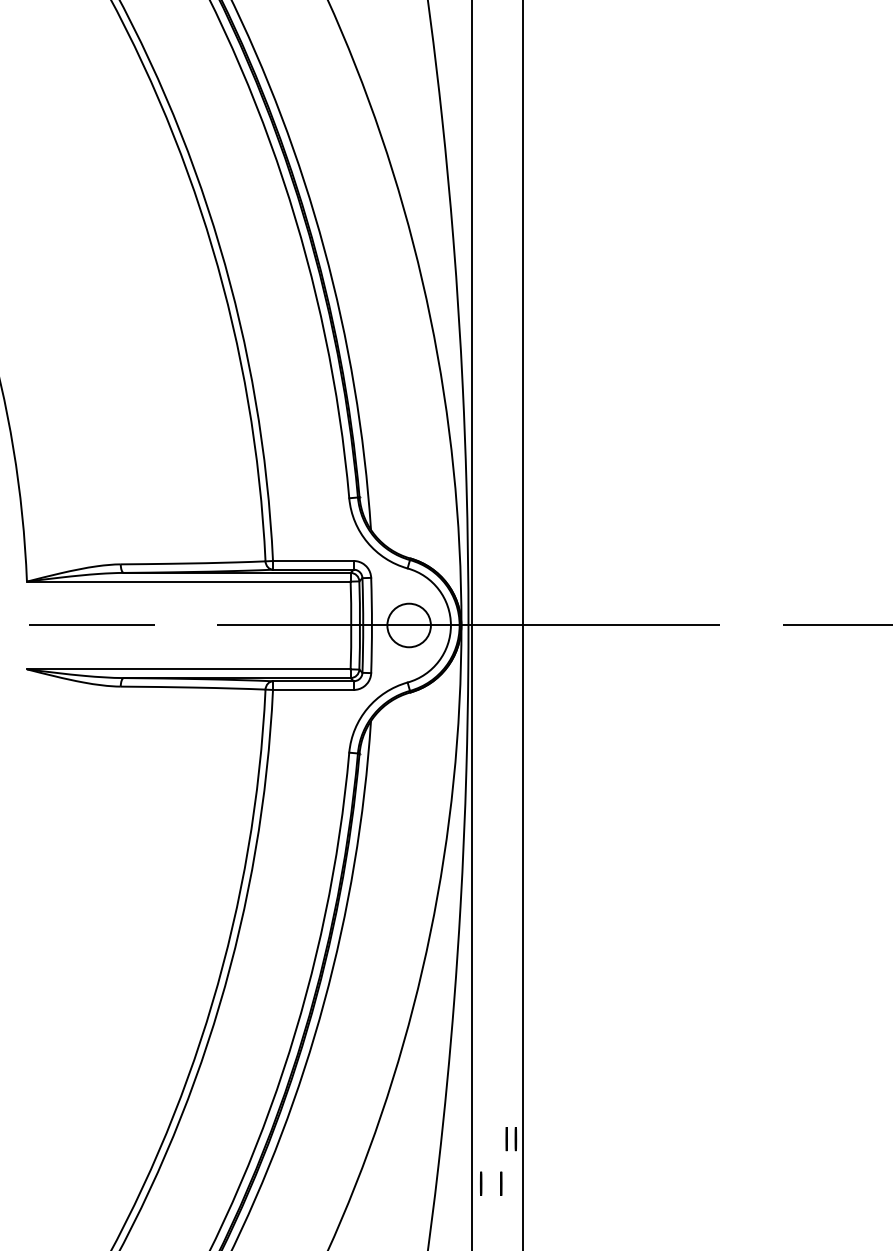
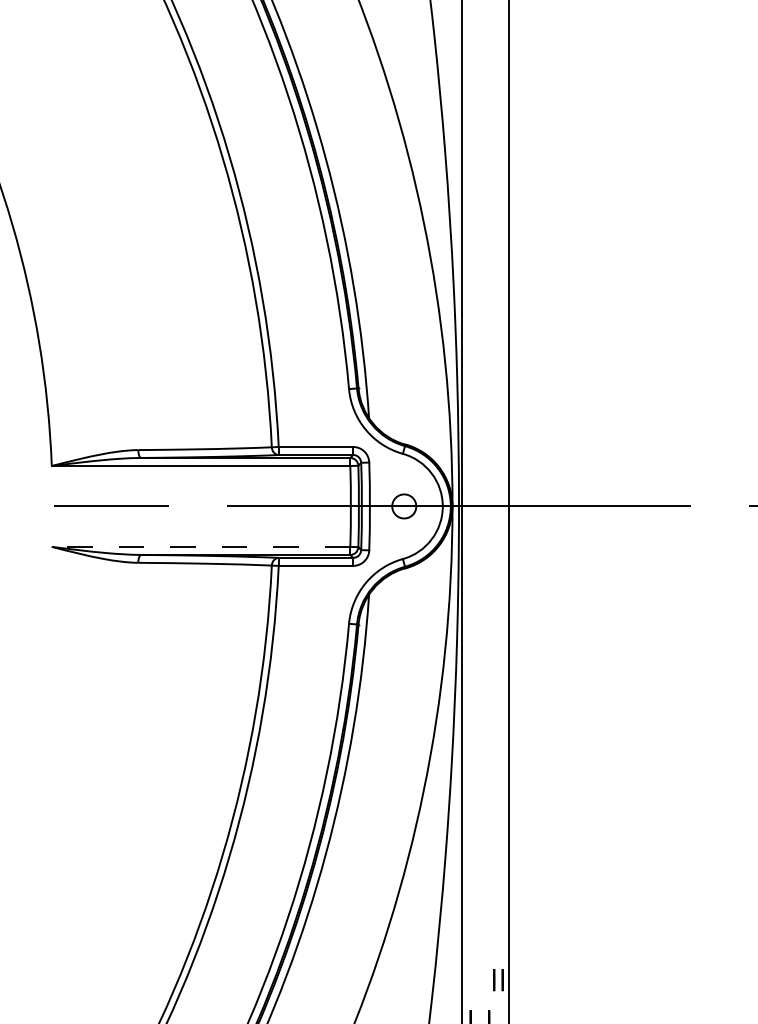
circle: (408, 625) -> (403, 506), size x0.6
line: (188, 669) -> (200, 547), solid -> dashed

